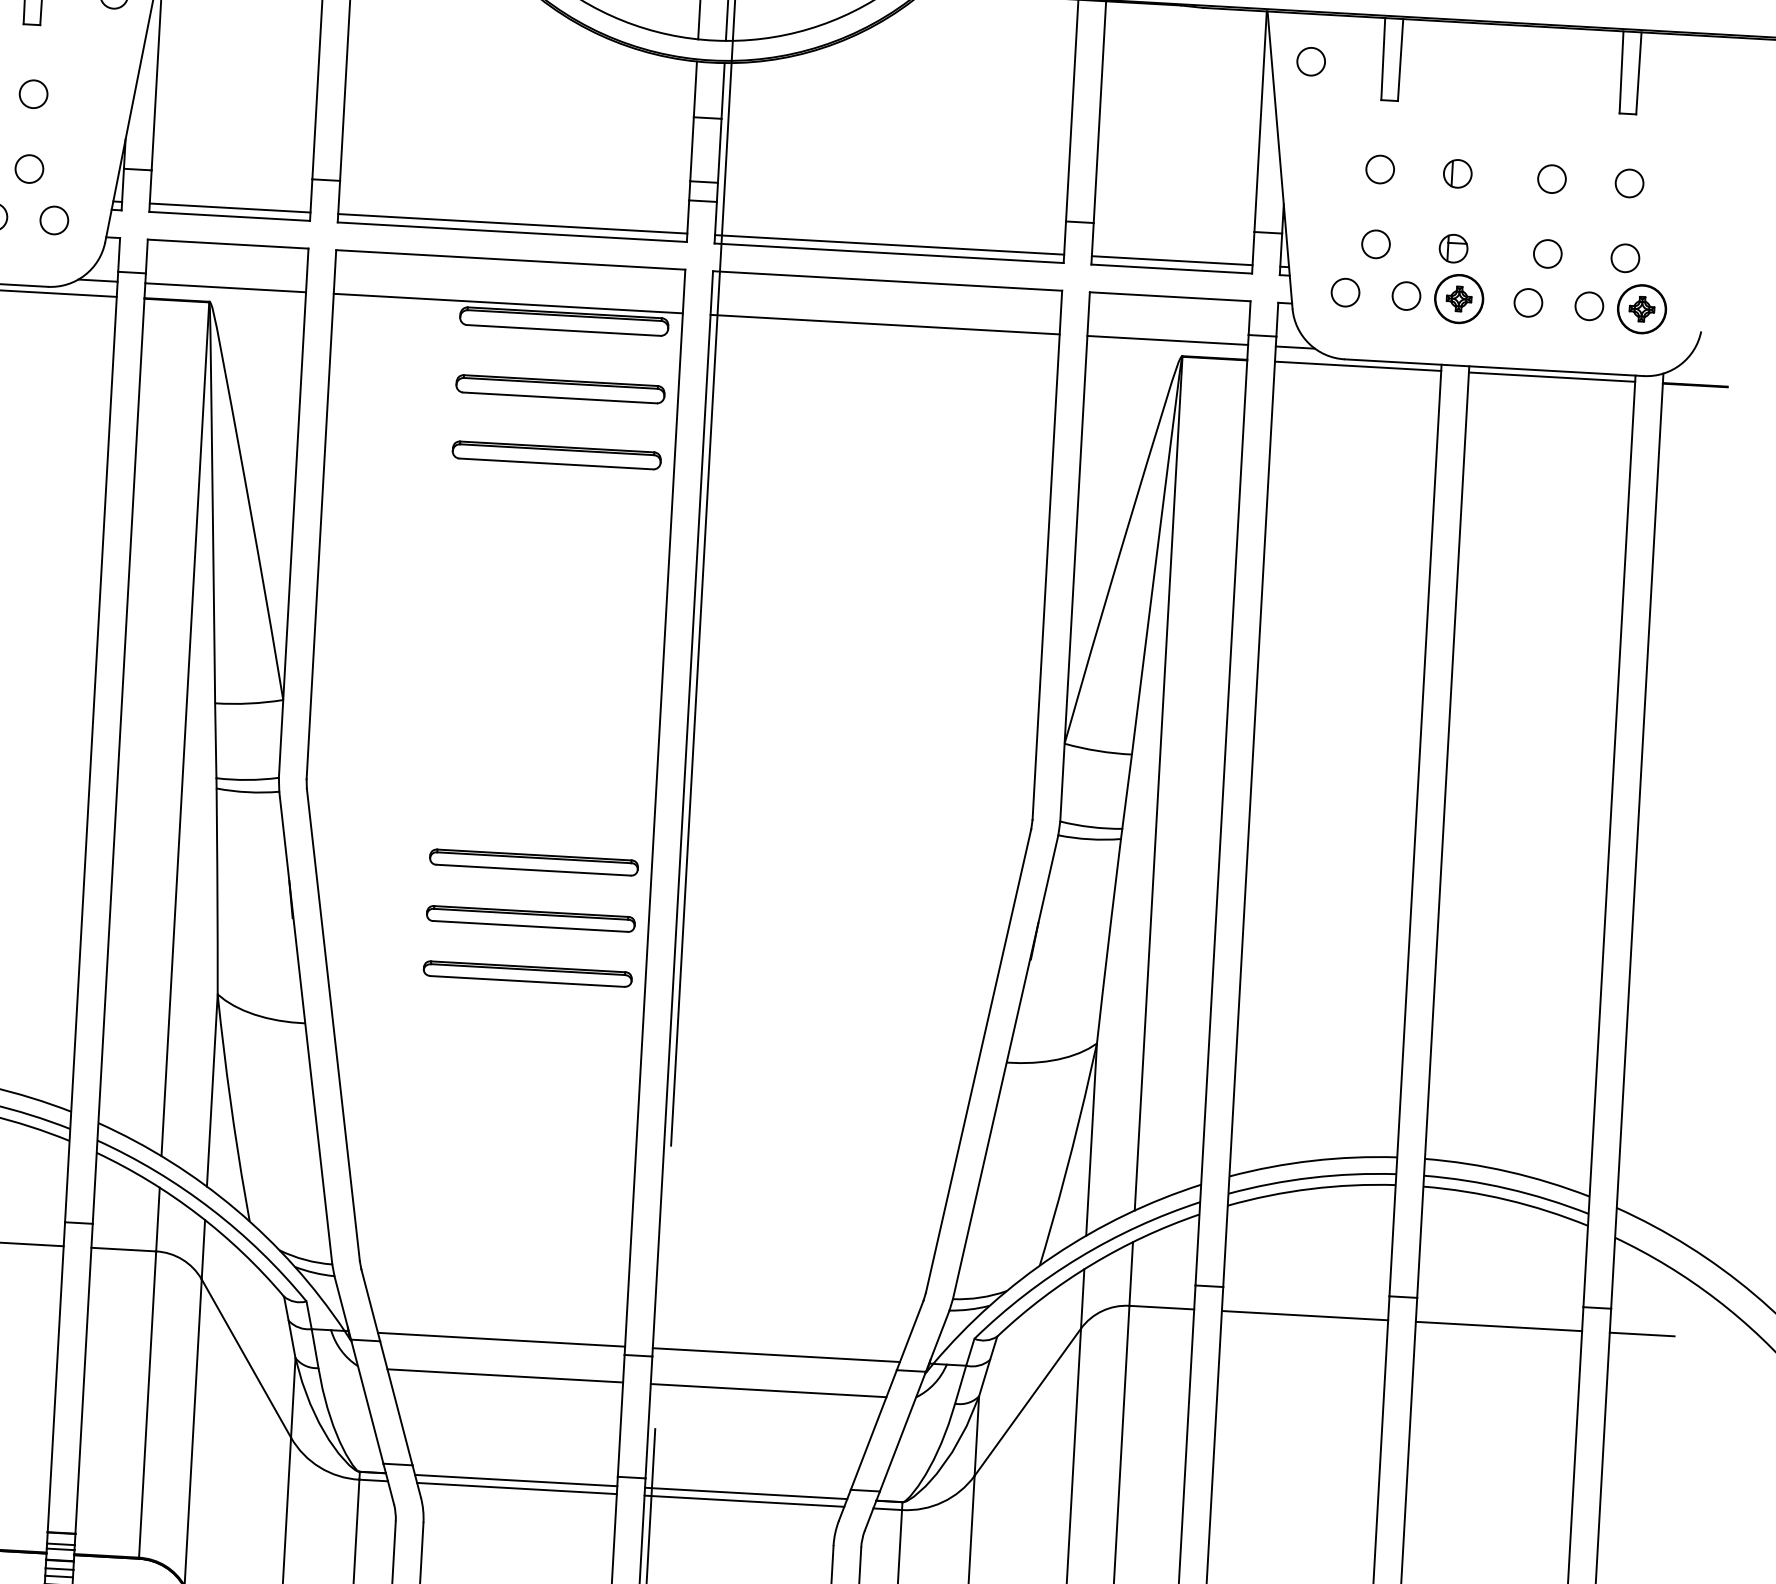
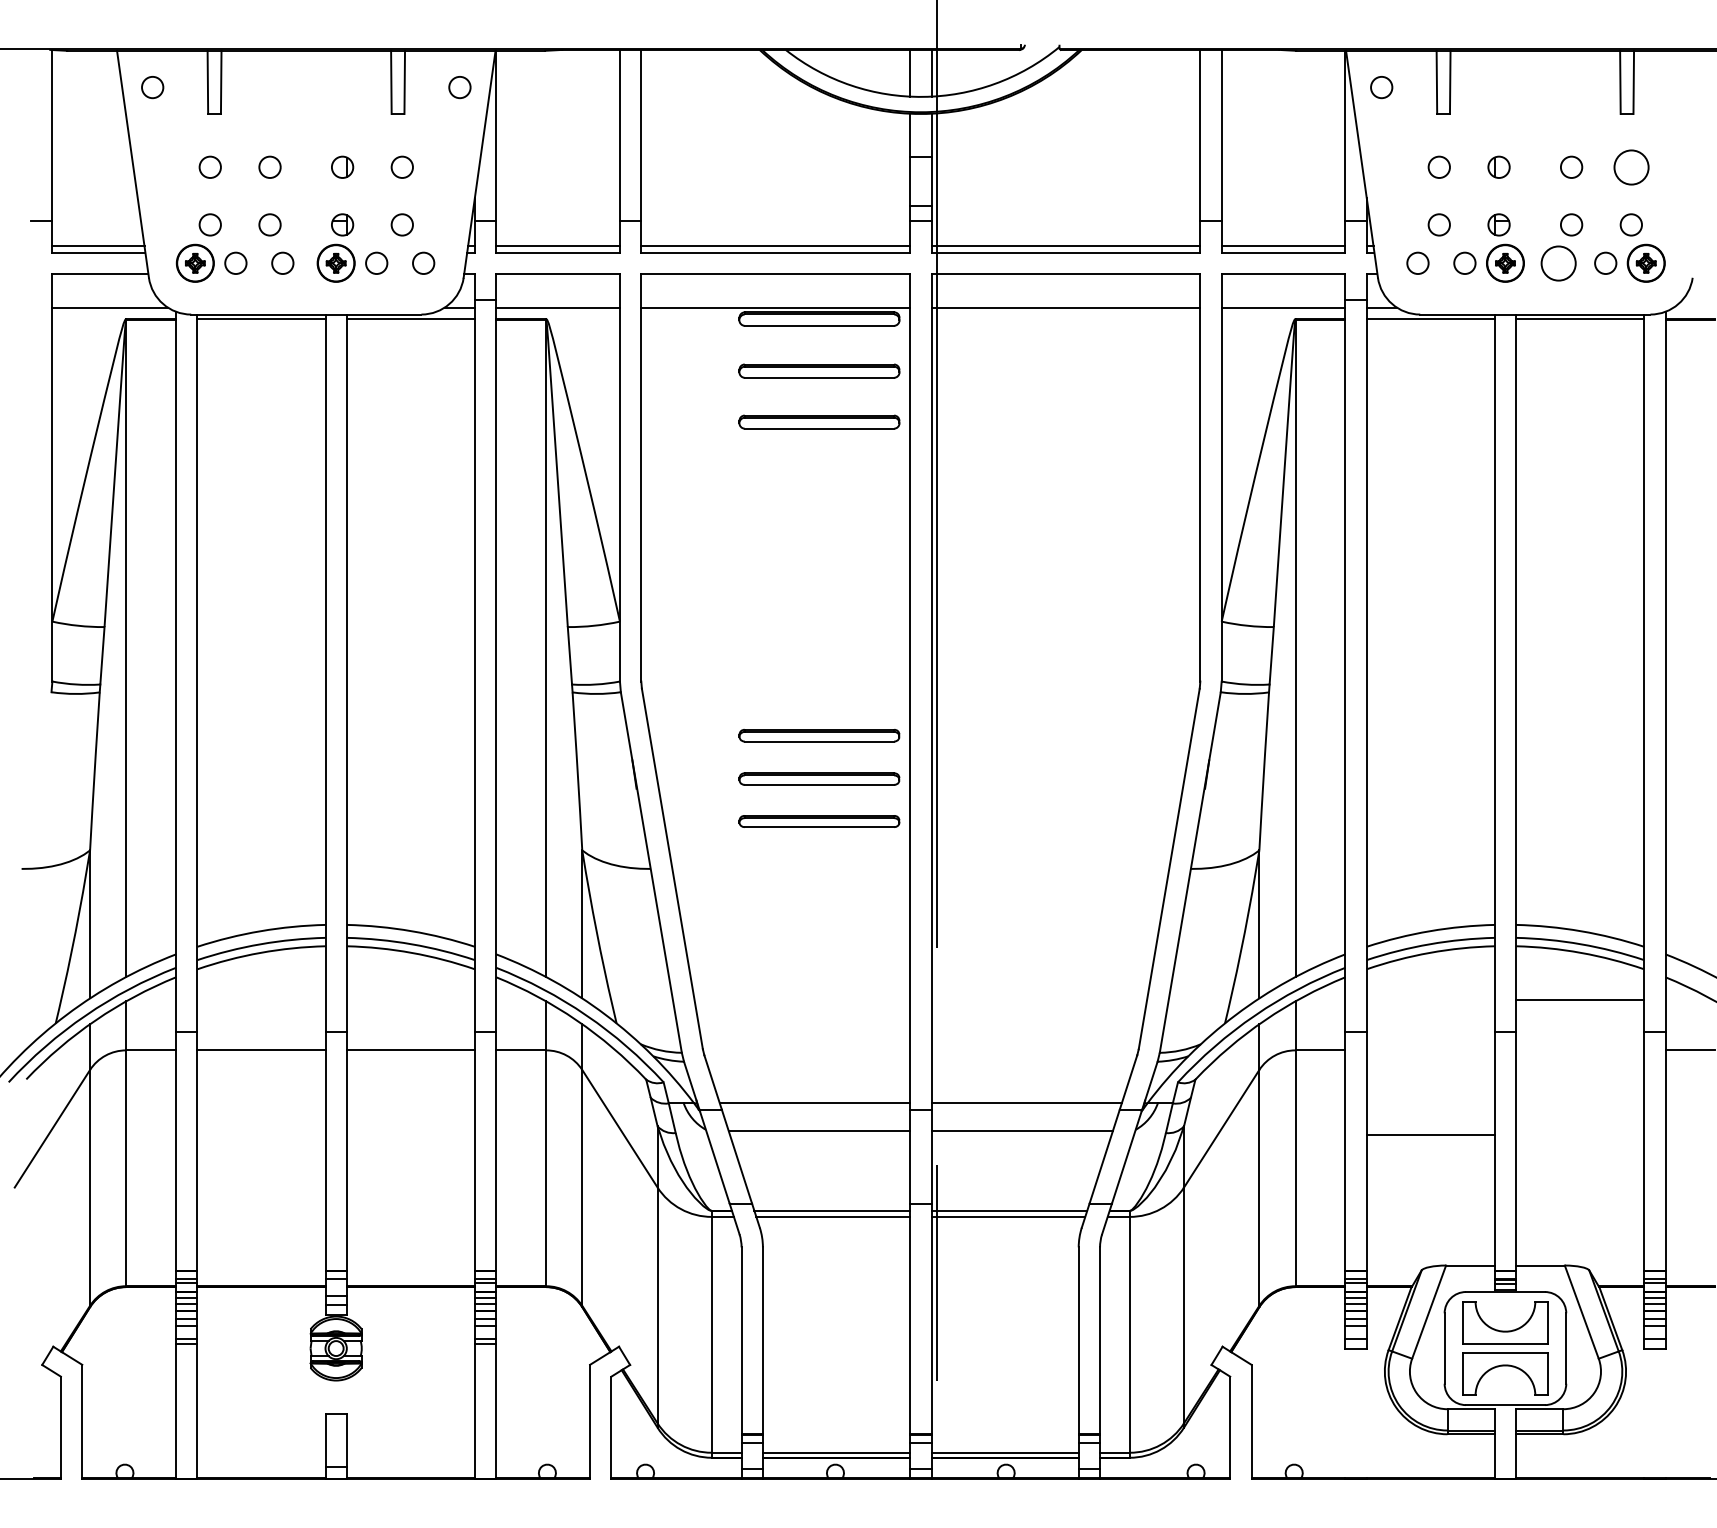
circle: (1628, 182) -> (1630, 166), size x1.6
circle: (1528, 301) -> (1558, 262), size x1.6
line: (1304, 1315) -> (1430, 1135), moved
line: (1499, 1326) -> (1580, 1000), moved

